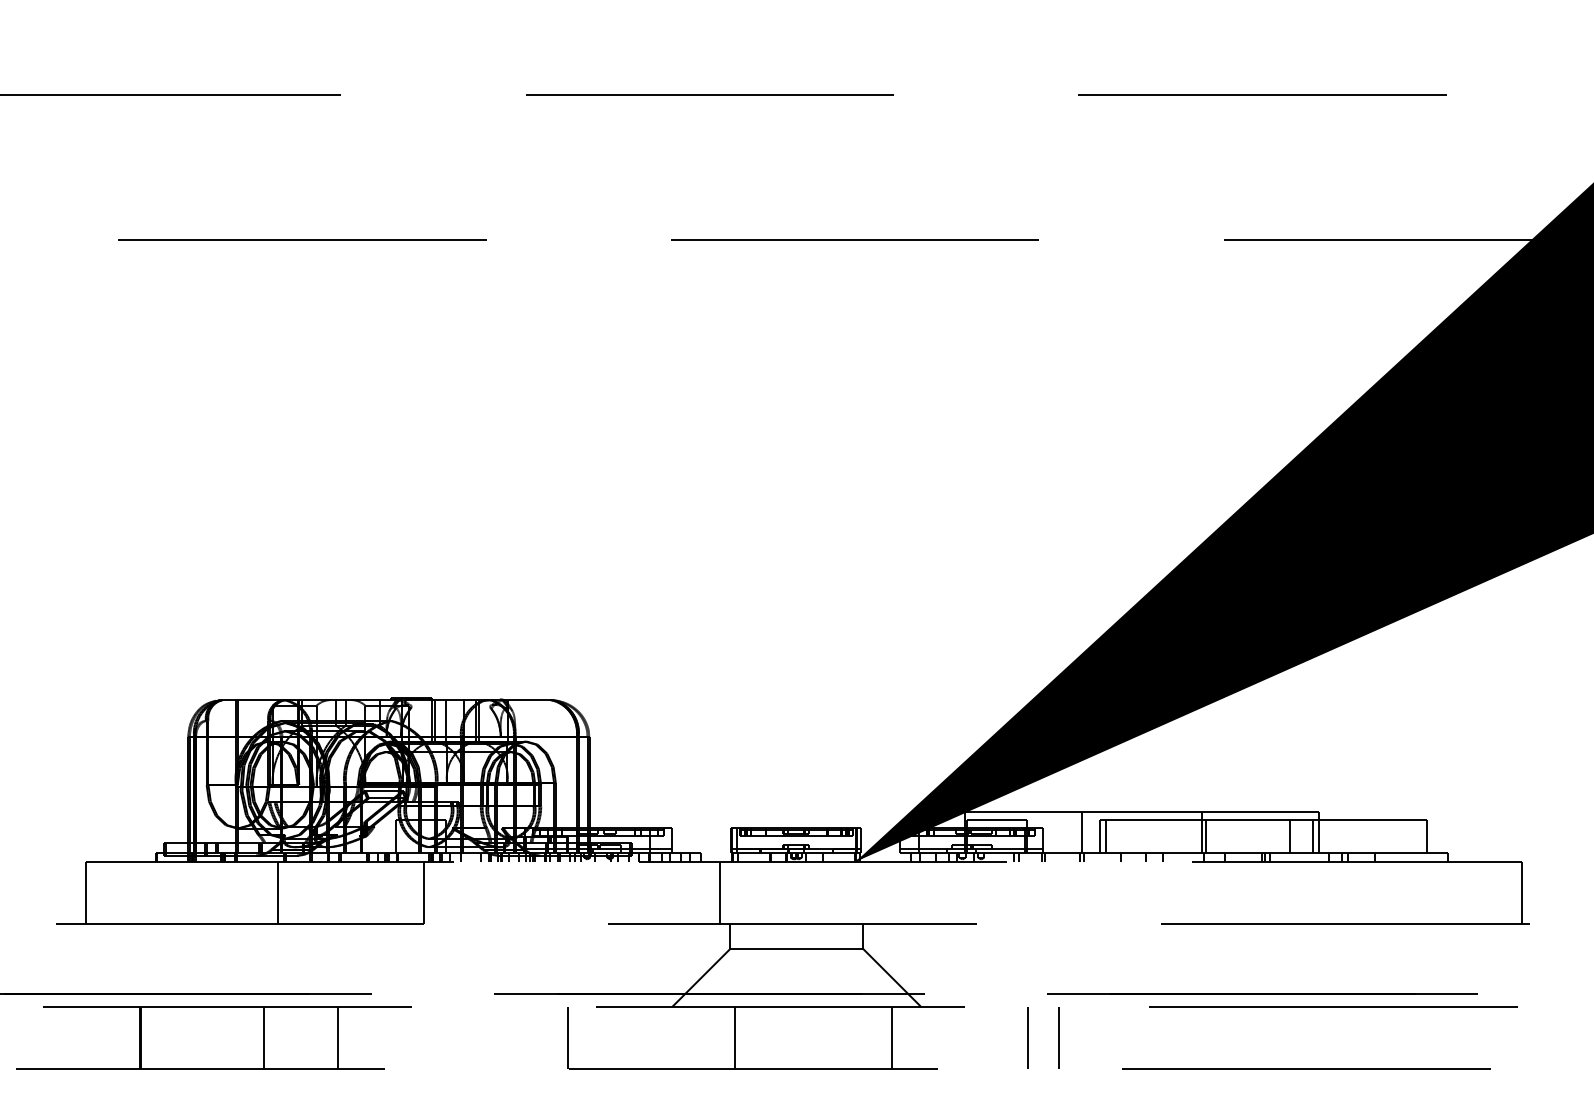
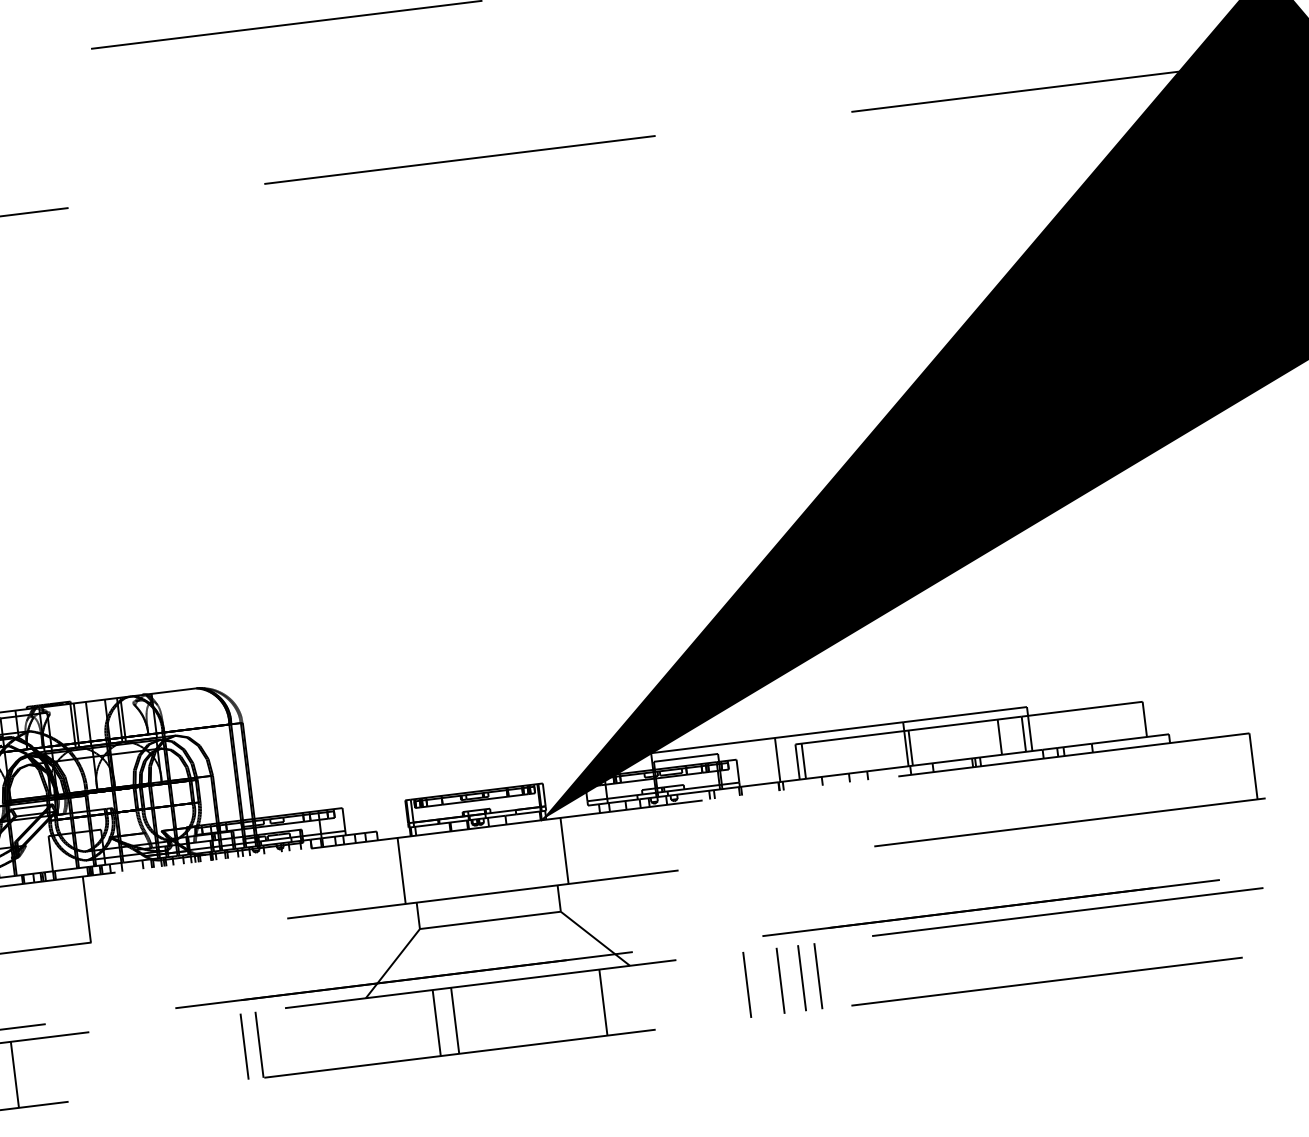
line: (873, 892) -> (564, 850), added
line: (553, 1037) -> (243, 1046), added
line: (752, 1037) -> (454, 1020), added
line: (1079, 1037) -> (802, 977), added
line: (1094, 1037) -> (818, 975), added

